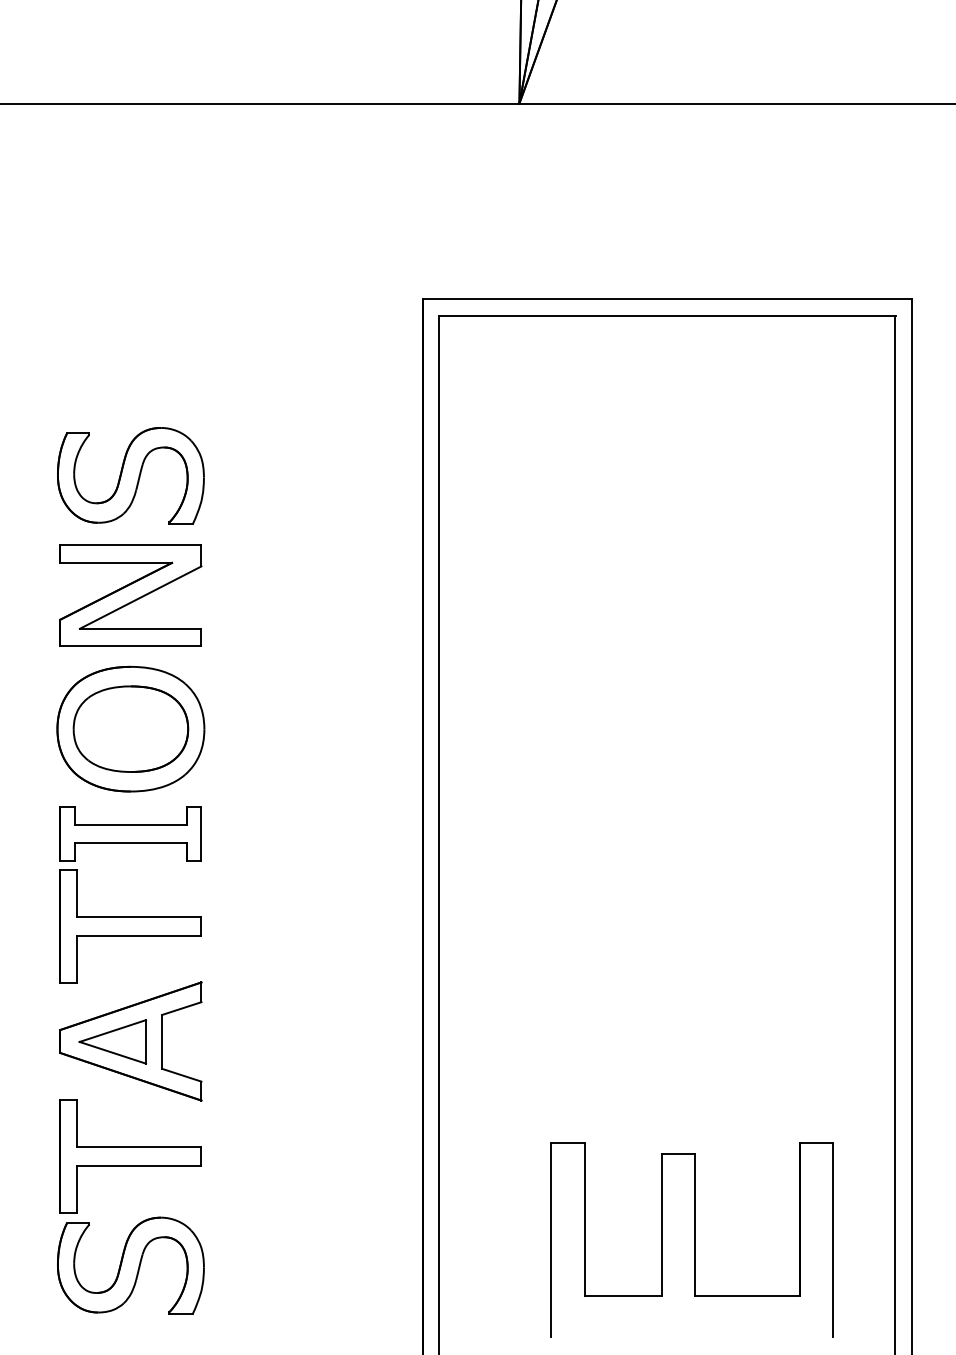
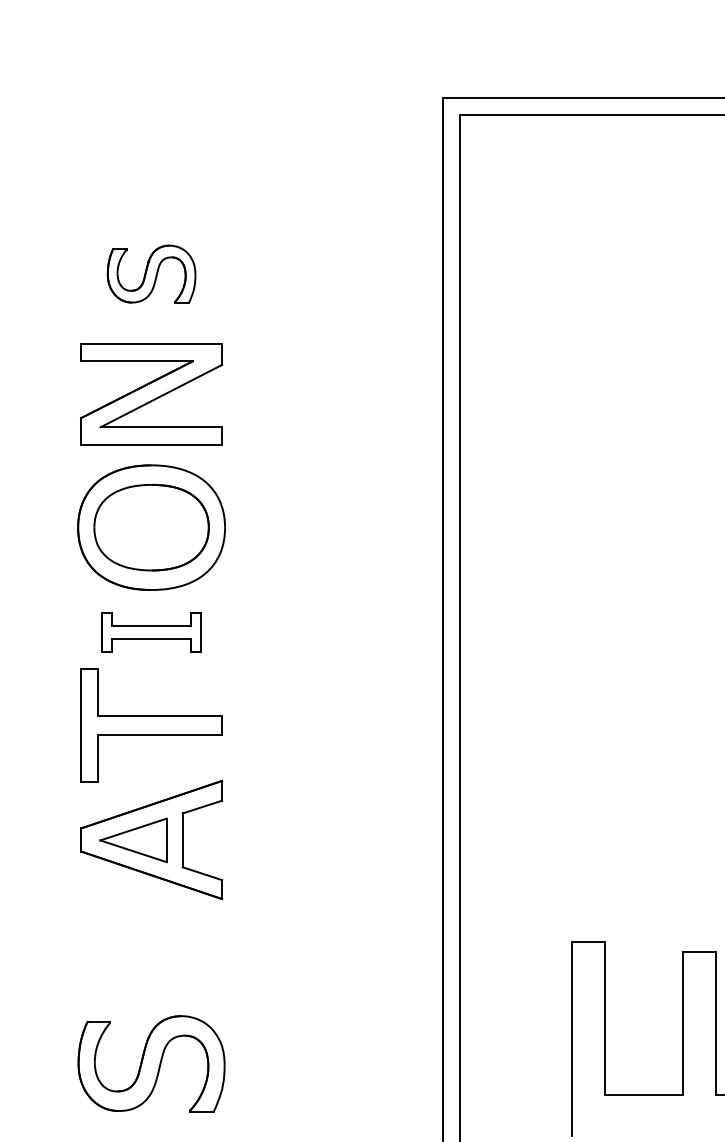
part: (130, 475) -> (151, 273), size x0.6
part: (130, 833) -> (151, 631), size x0.7
part: (130, 1156) -> (151, 954), removed

